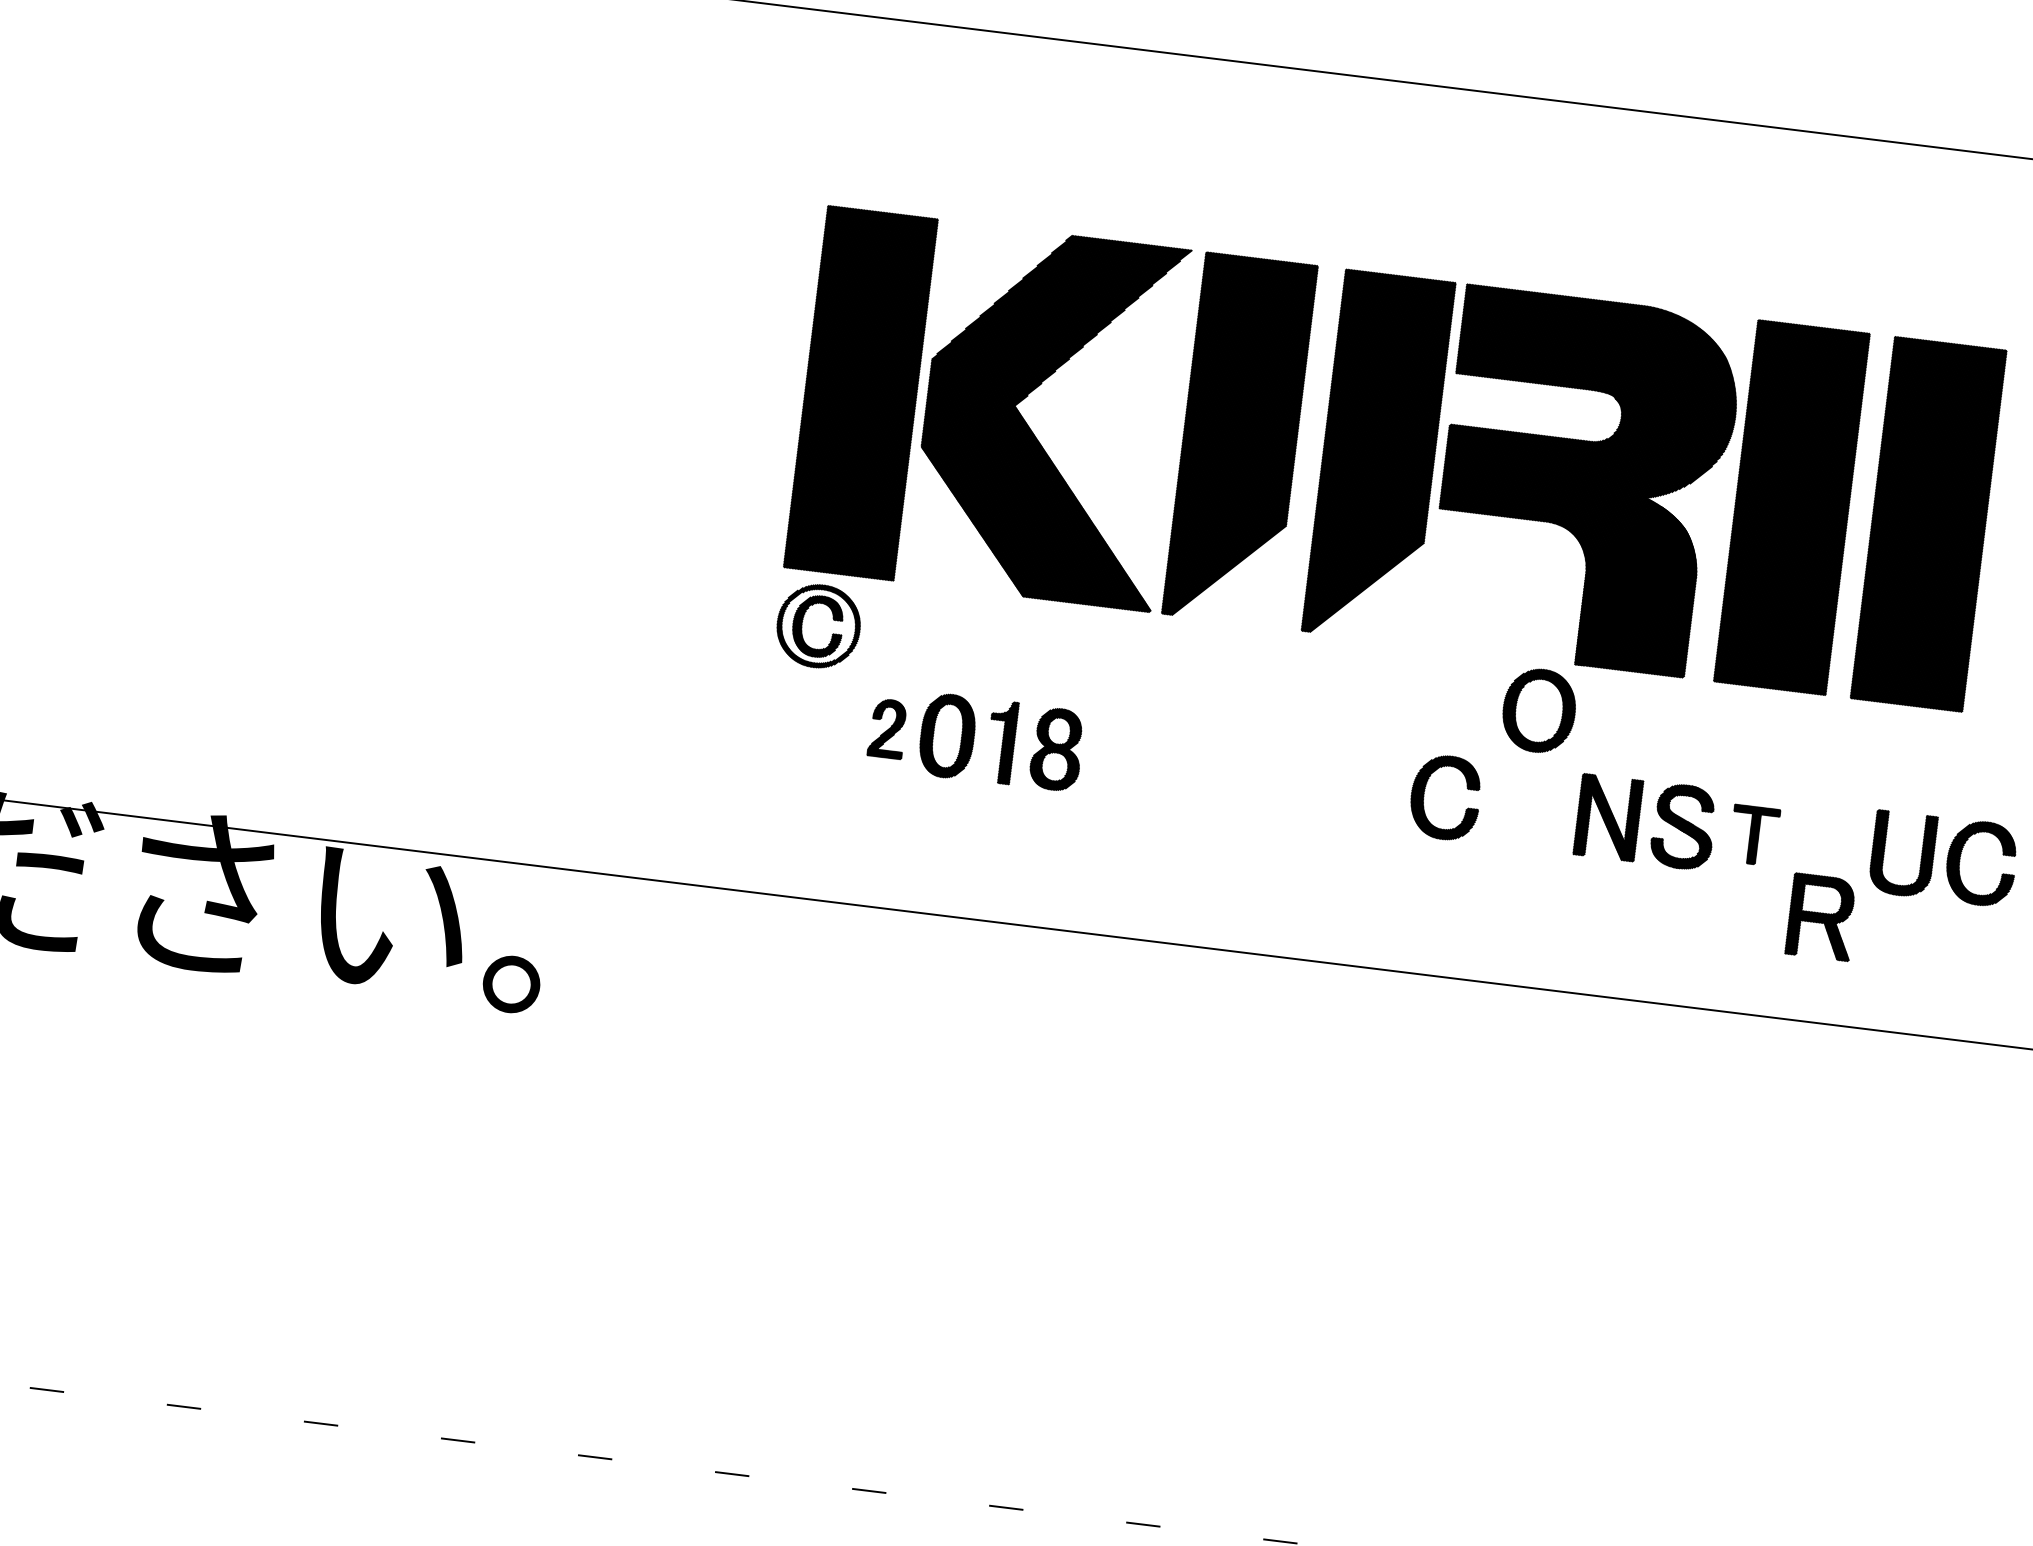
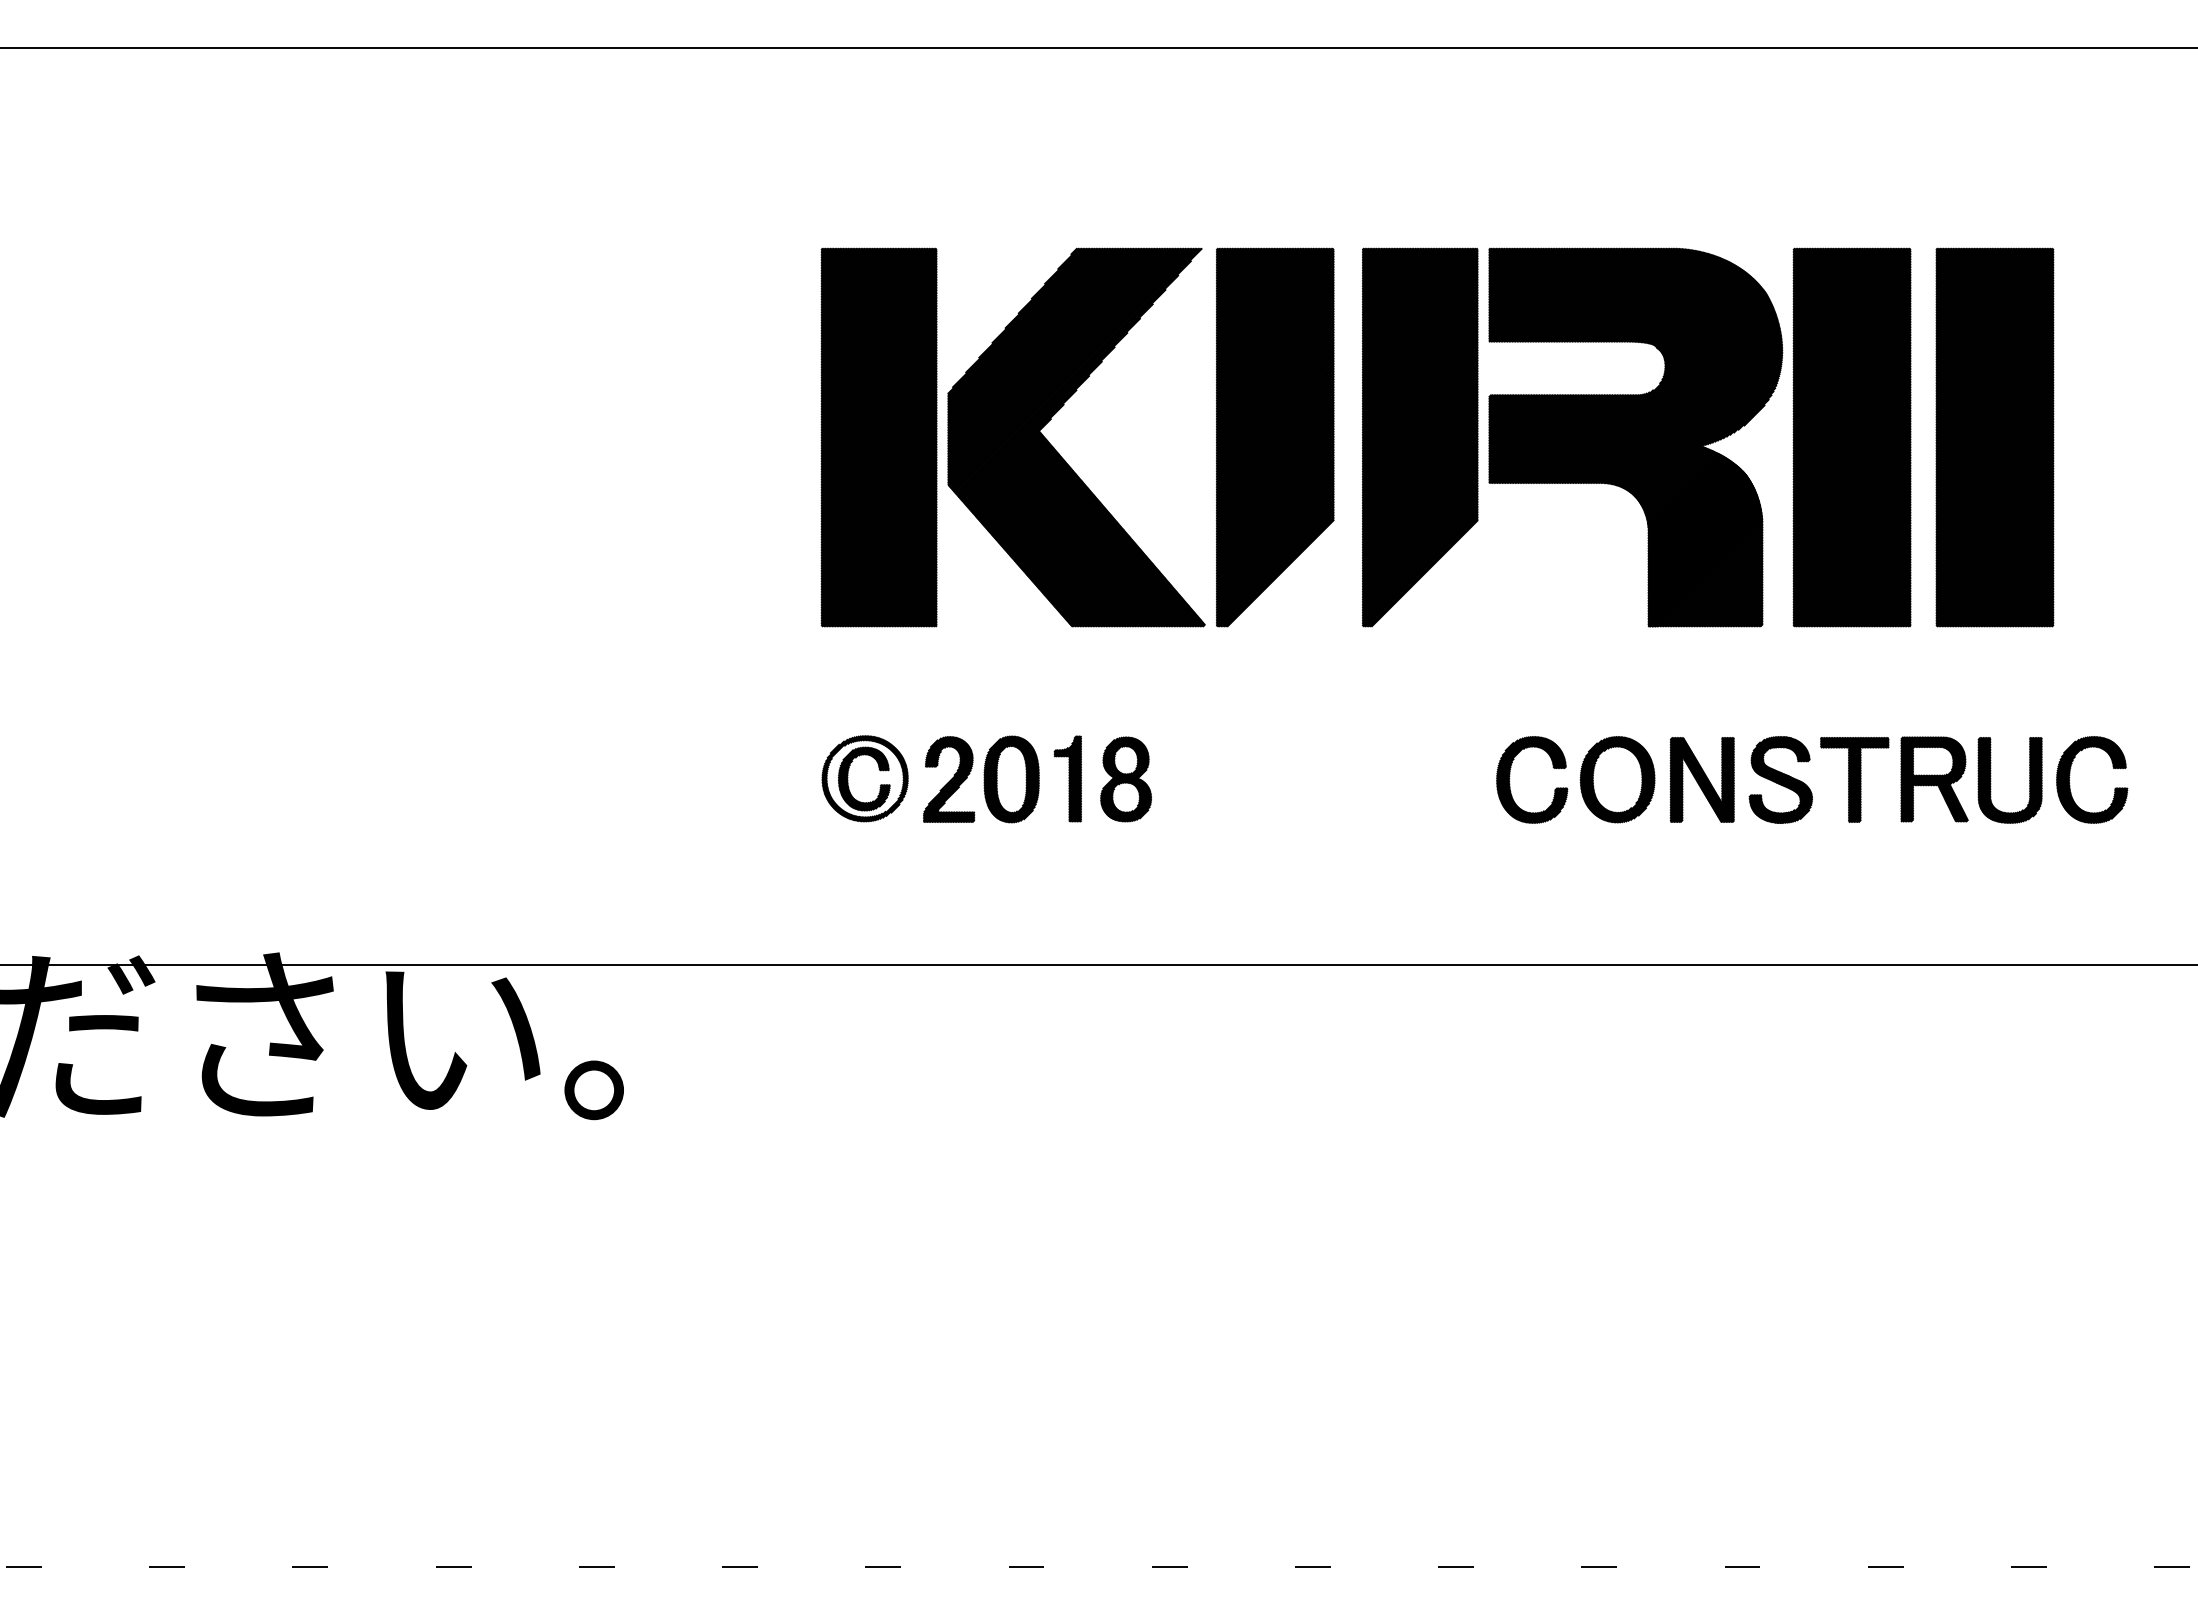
part: (818, 625) -> (864, 778), moved
part: (1539, 710) -> (1617, 779), moved
part: (888, 728) -> (949, 779), size x1.43
part: (1754, 835) -> (1854, 779), size x1.43
part: (1821, 917) -> (1934, 779), moved

